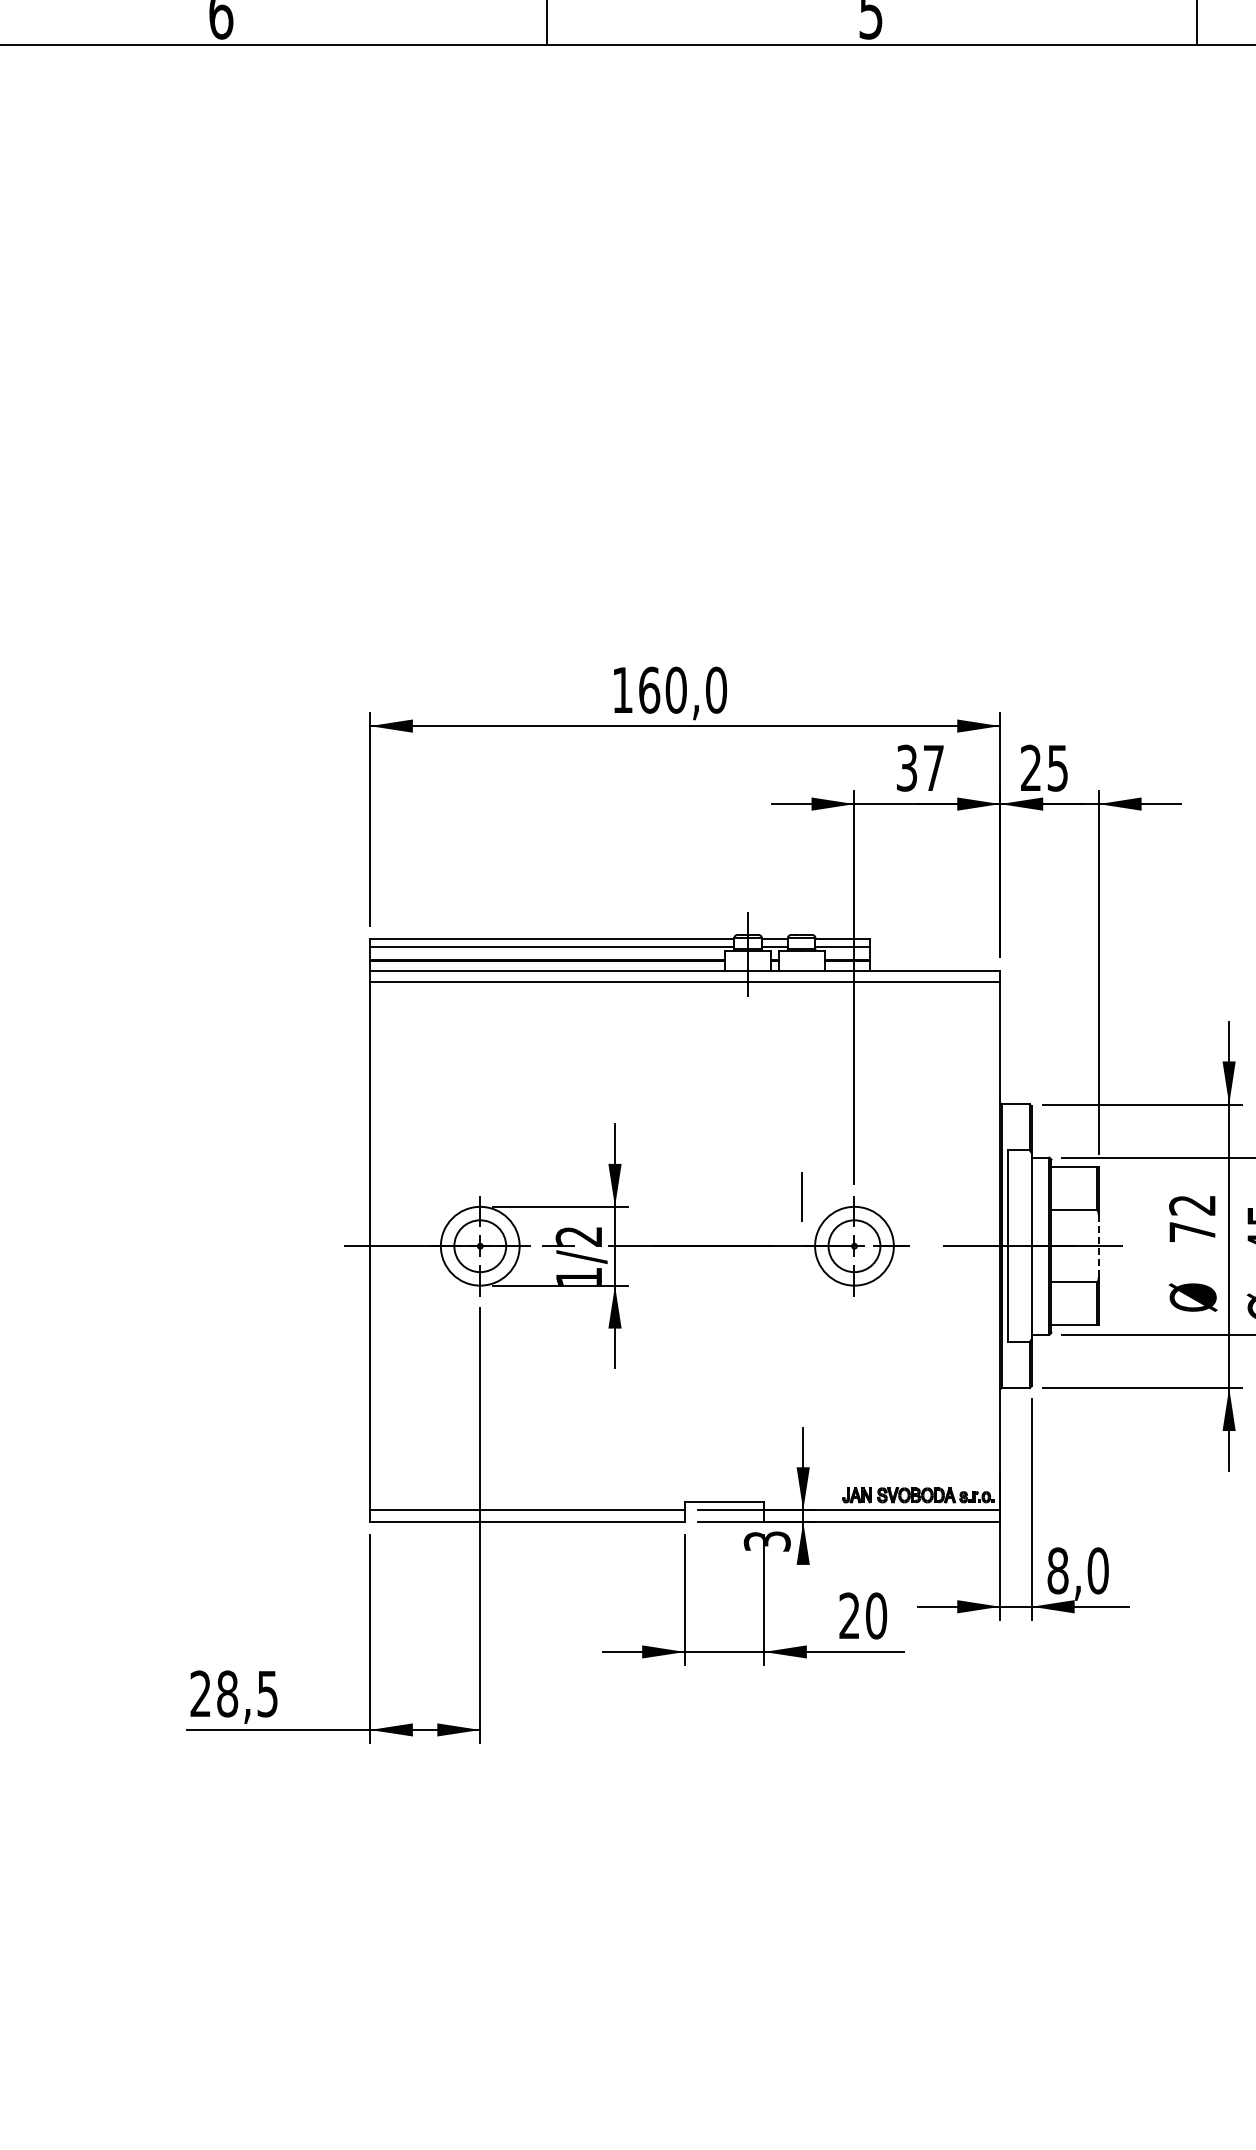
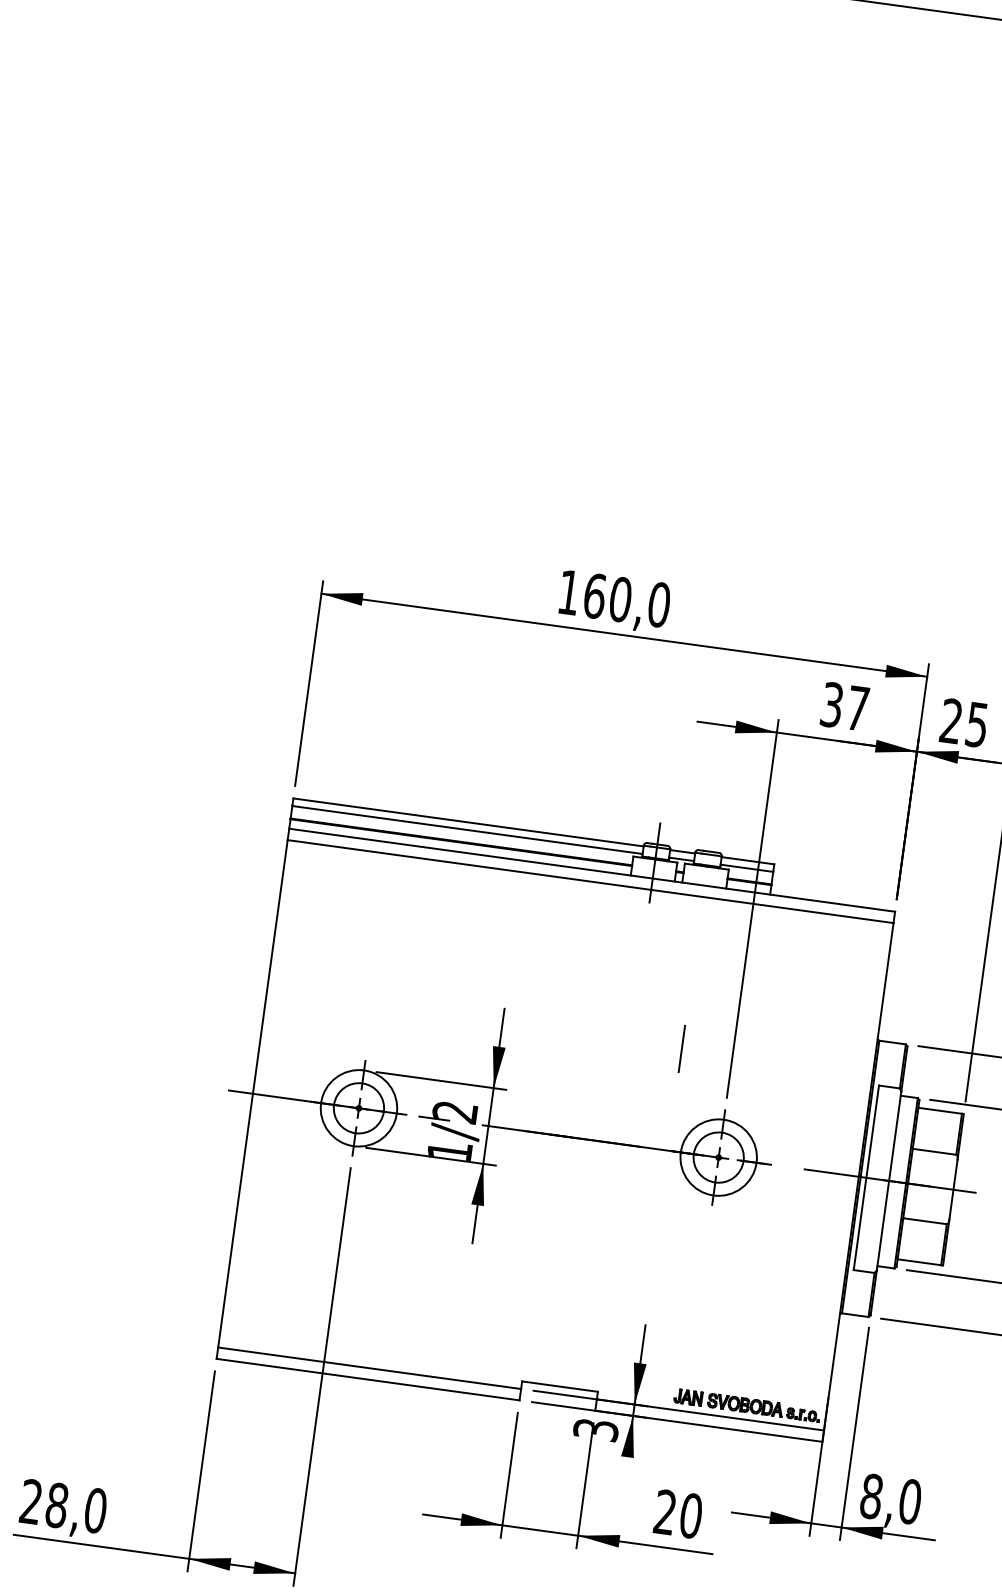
line: (801, 1196) -> (681, 1048), moved
line: (1098, 1246) -> (953, 1189), dashed -> solid
text: (267, 1693) -> (95, 1510), 28,5 -> 28,0

